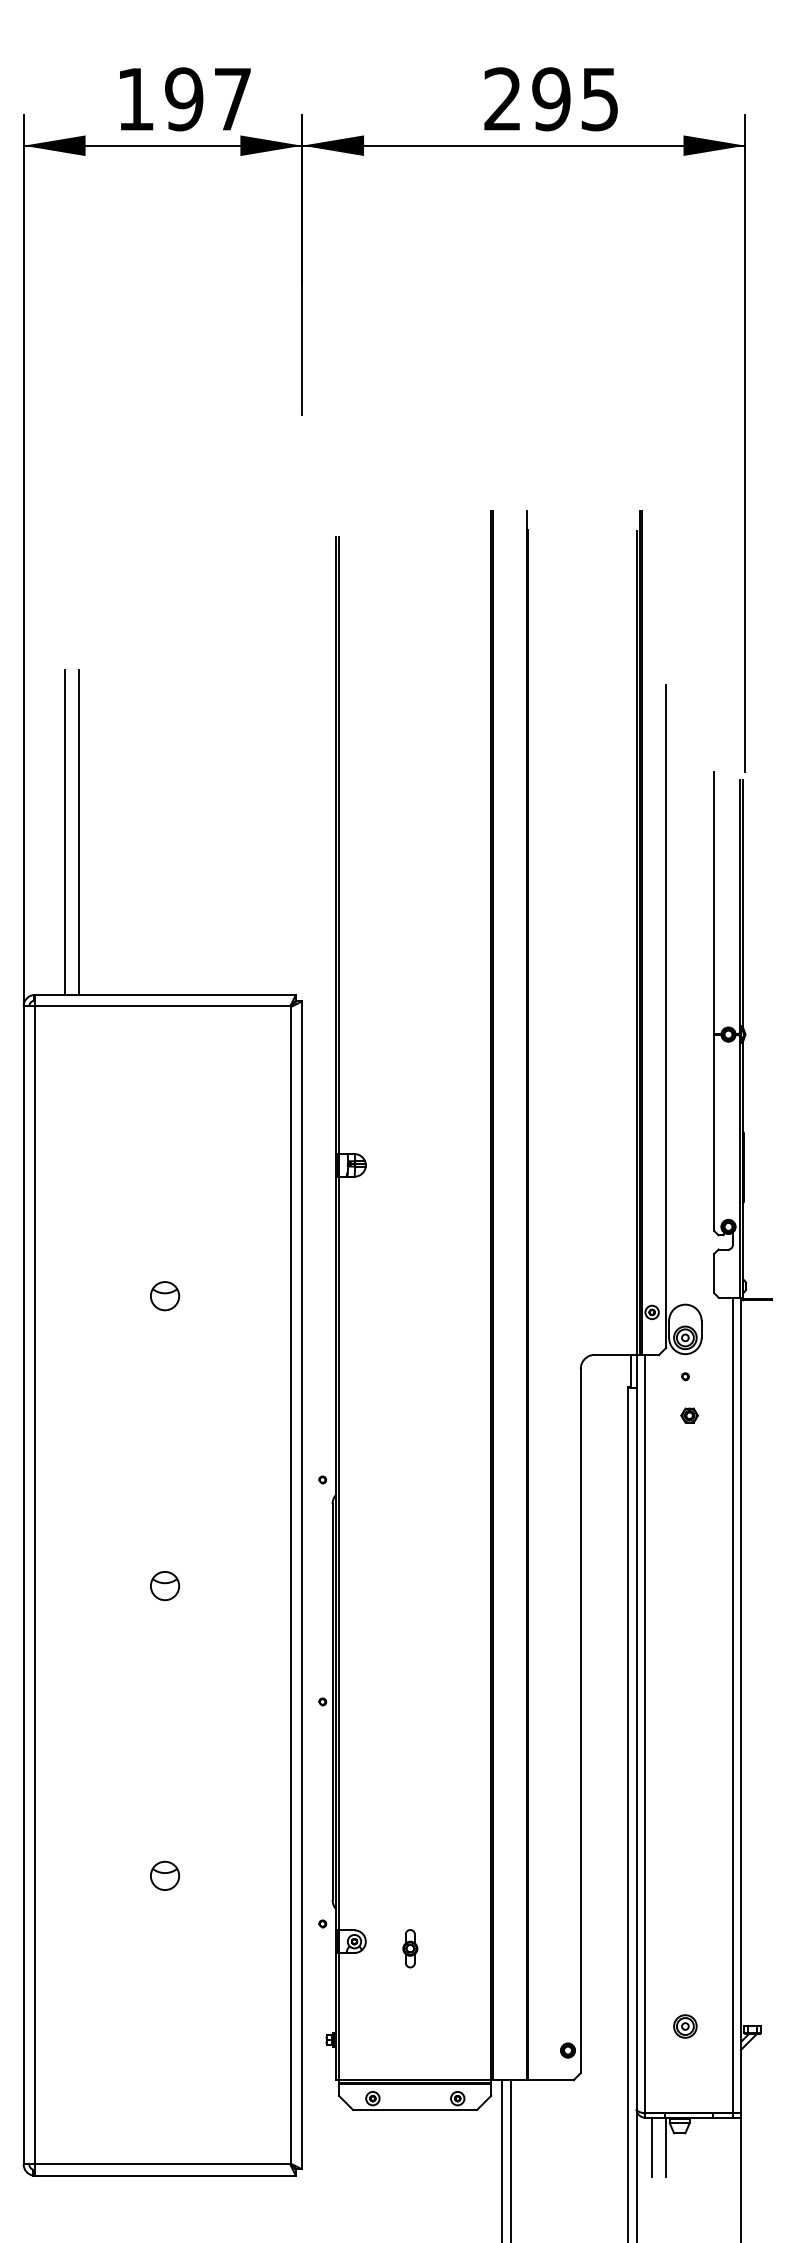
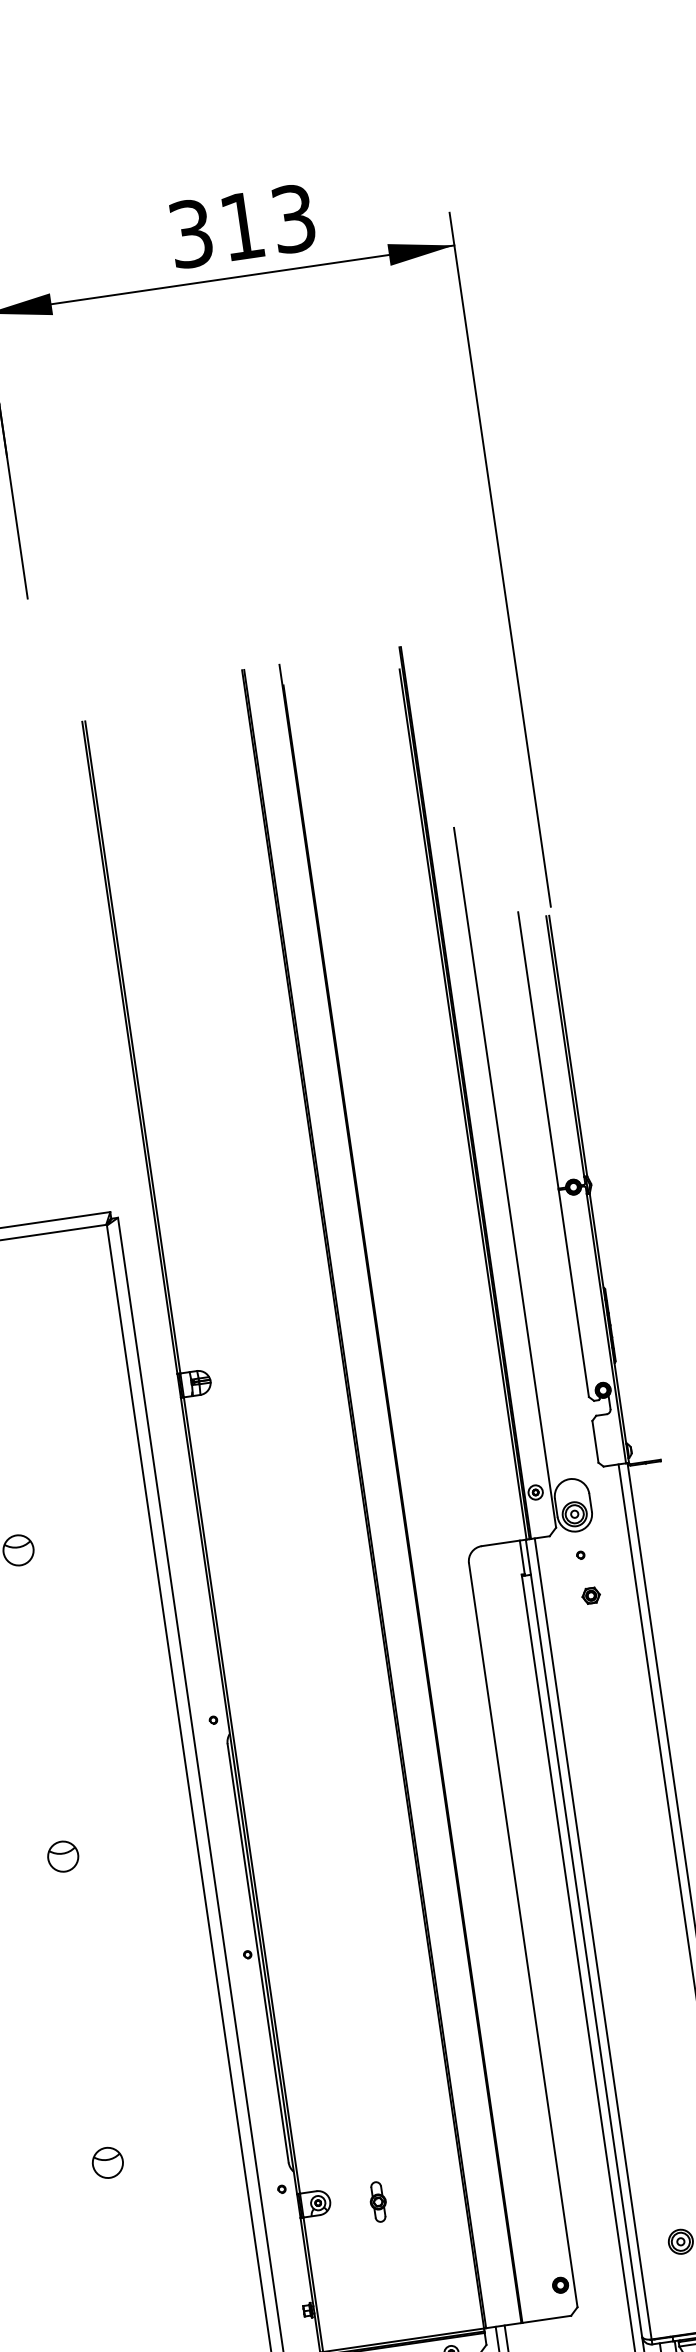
text: (551, 99) -> (242, 226), 295 -> 313

